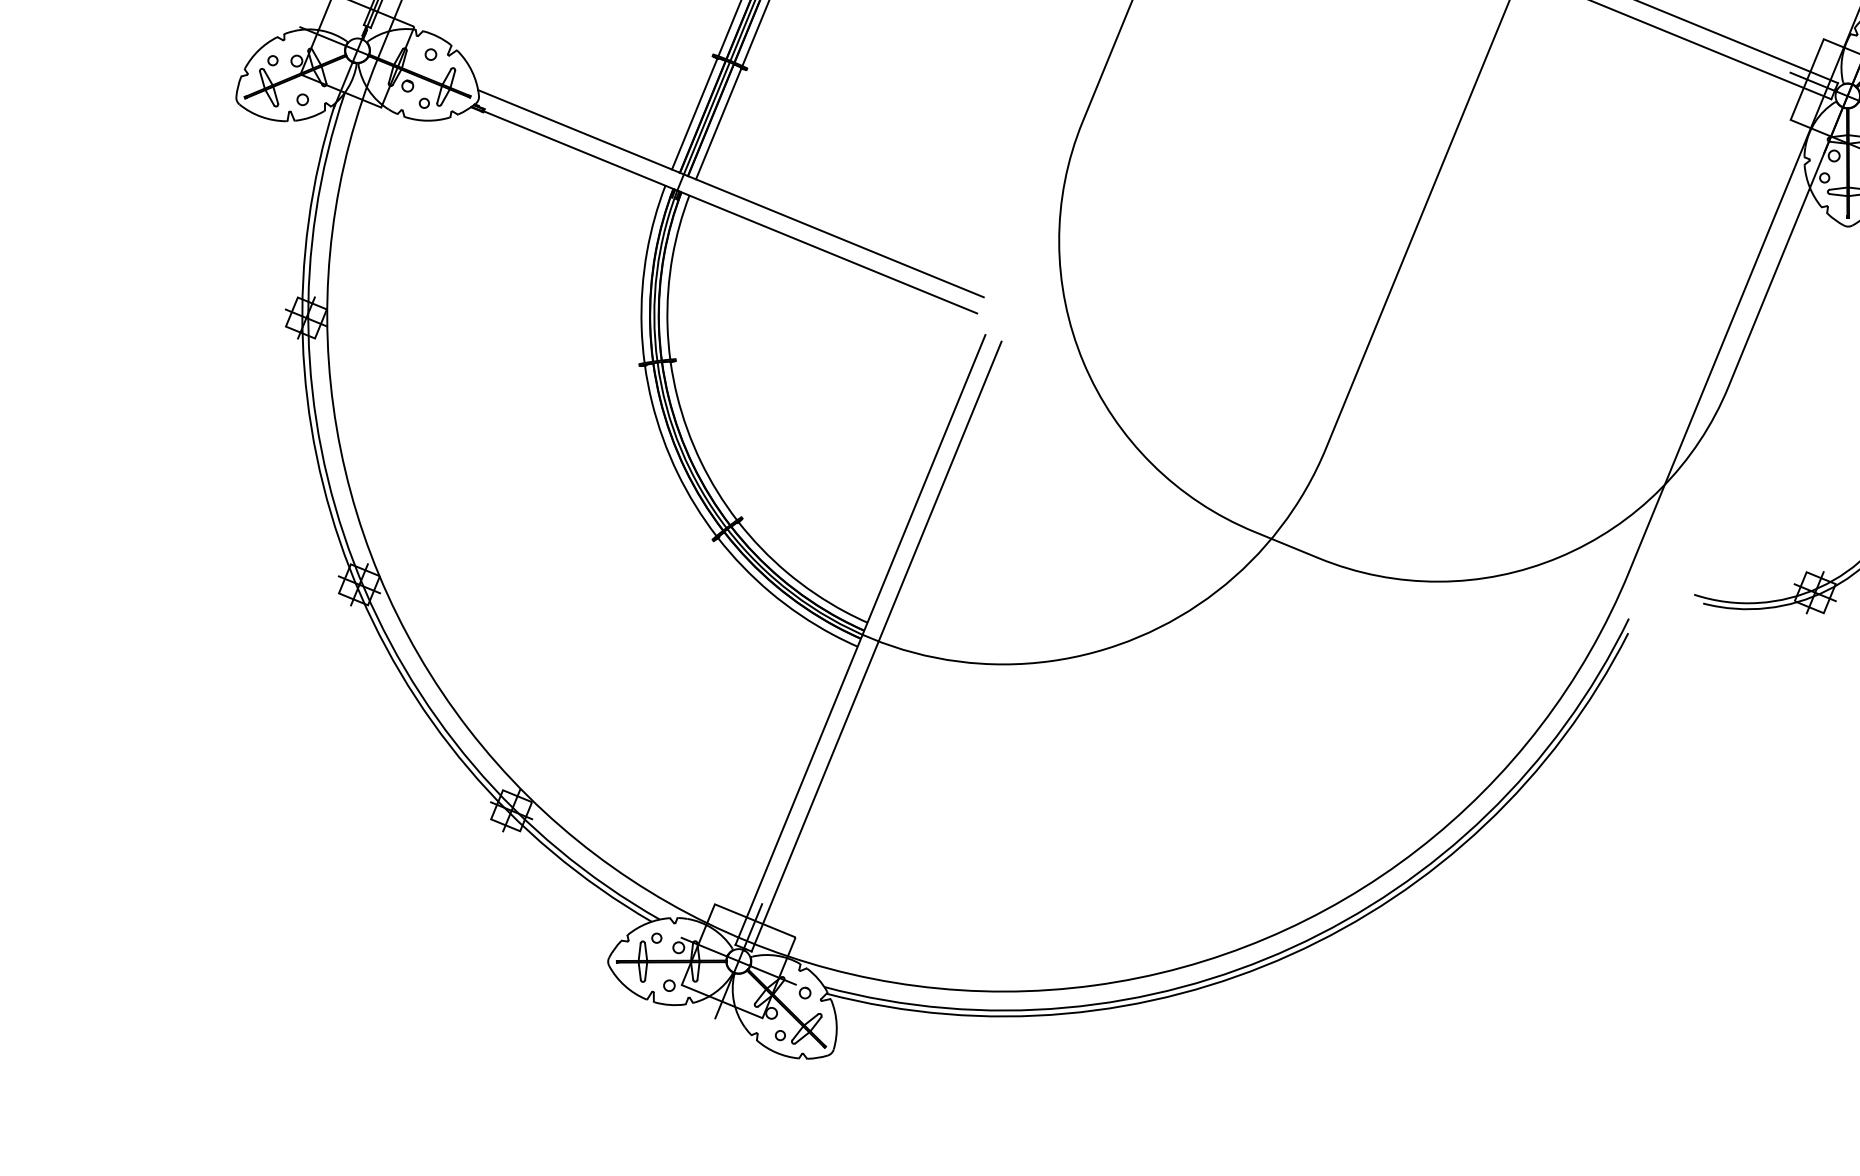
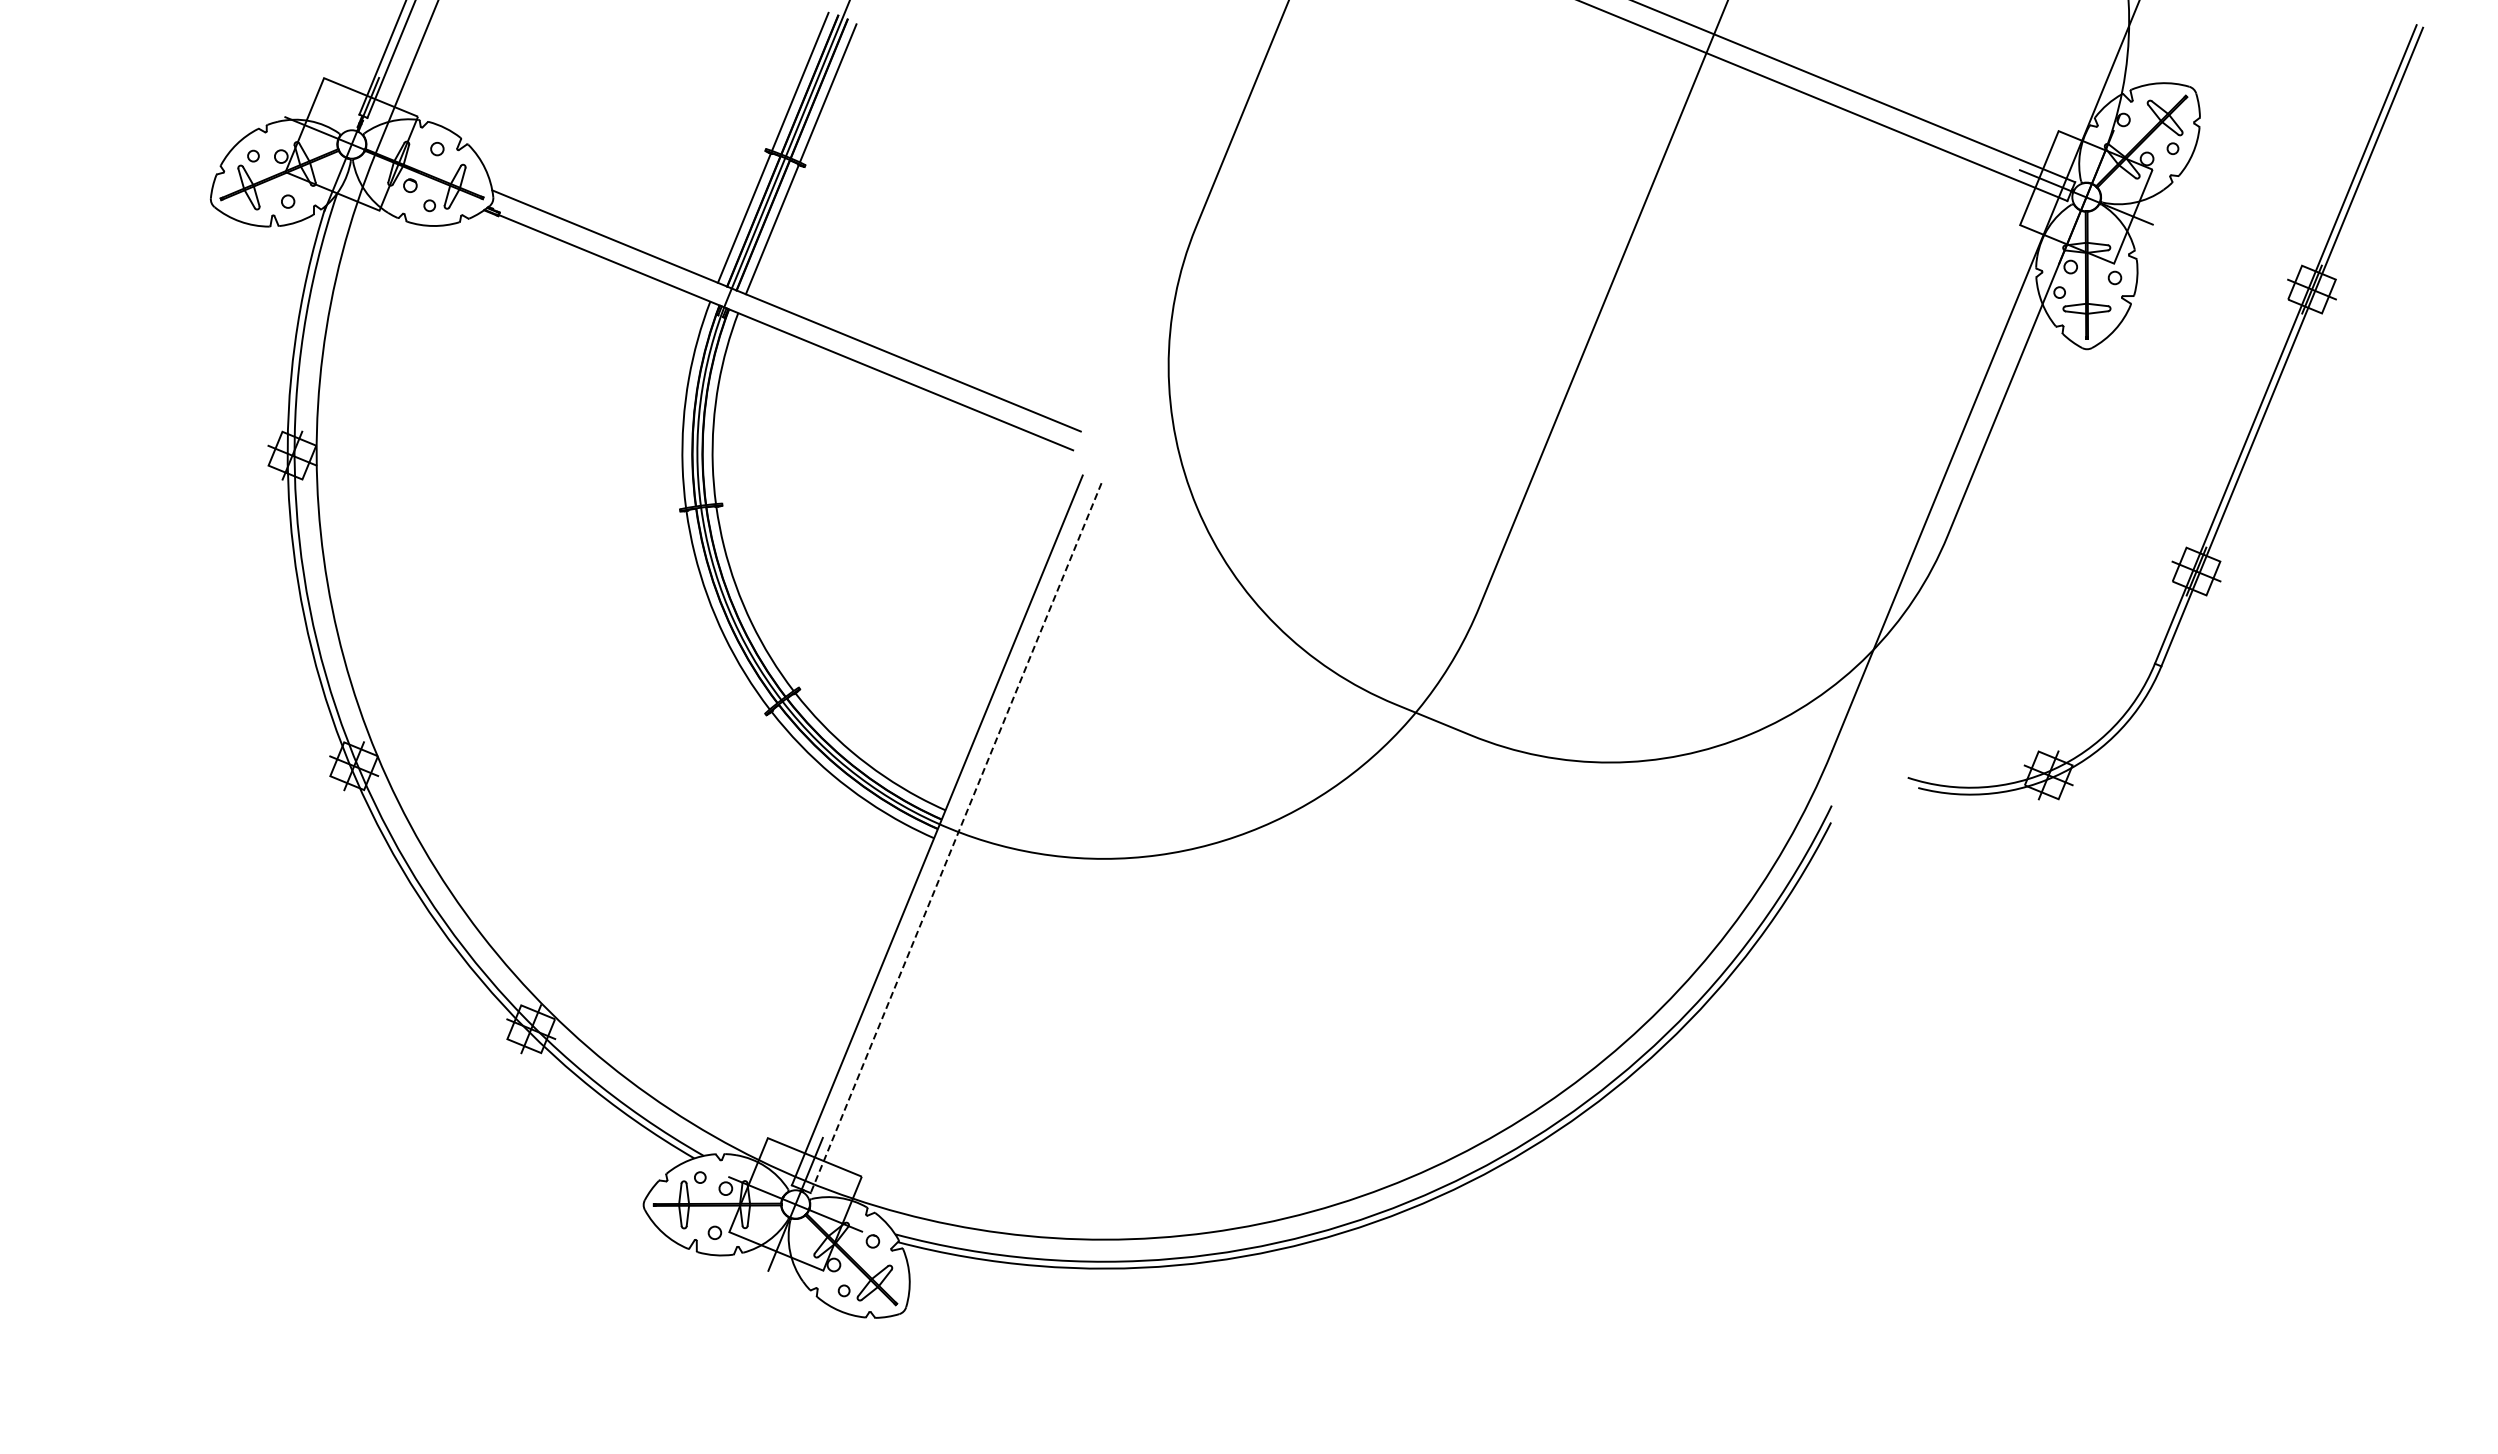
line: (876, 646) -> (956, 838), solid -> dashed

